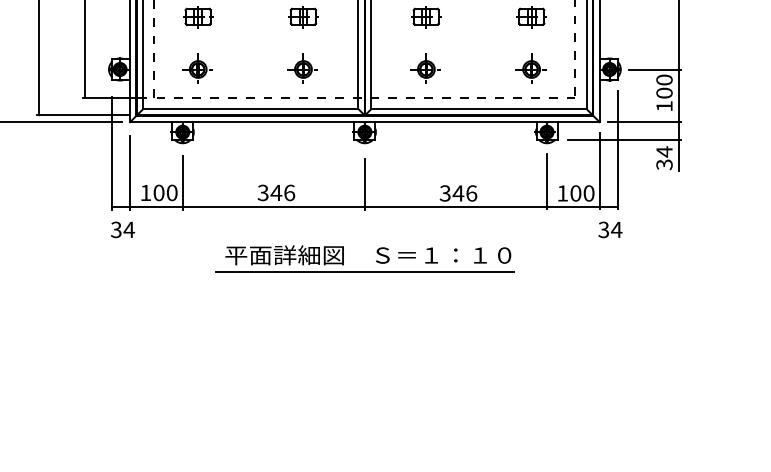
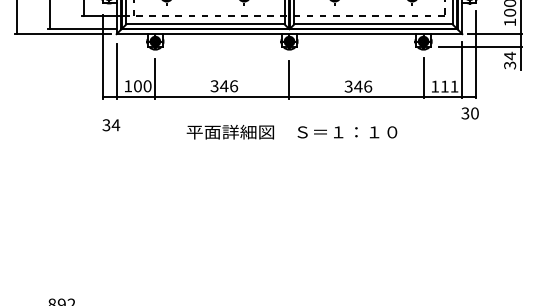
text: (582, 193) -> (449, 86), 100 -> 111
text: (122, 229) -> (111, 124), moved
text: (616, 229) -> (474, 113), 34 -> 30
line: (364, 271) -> (289, 144), removed

